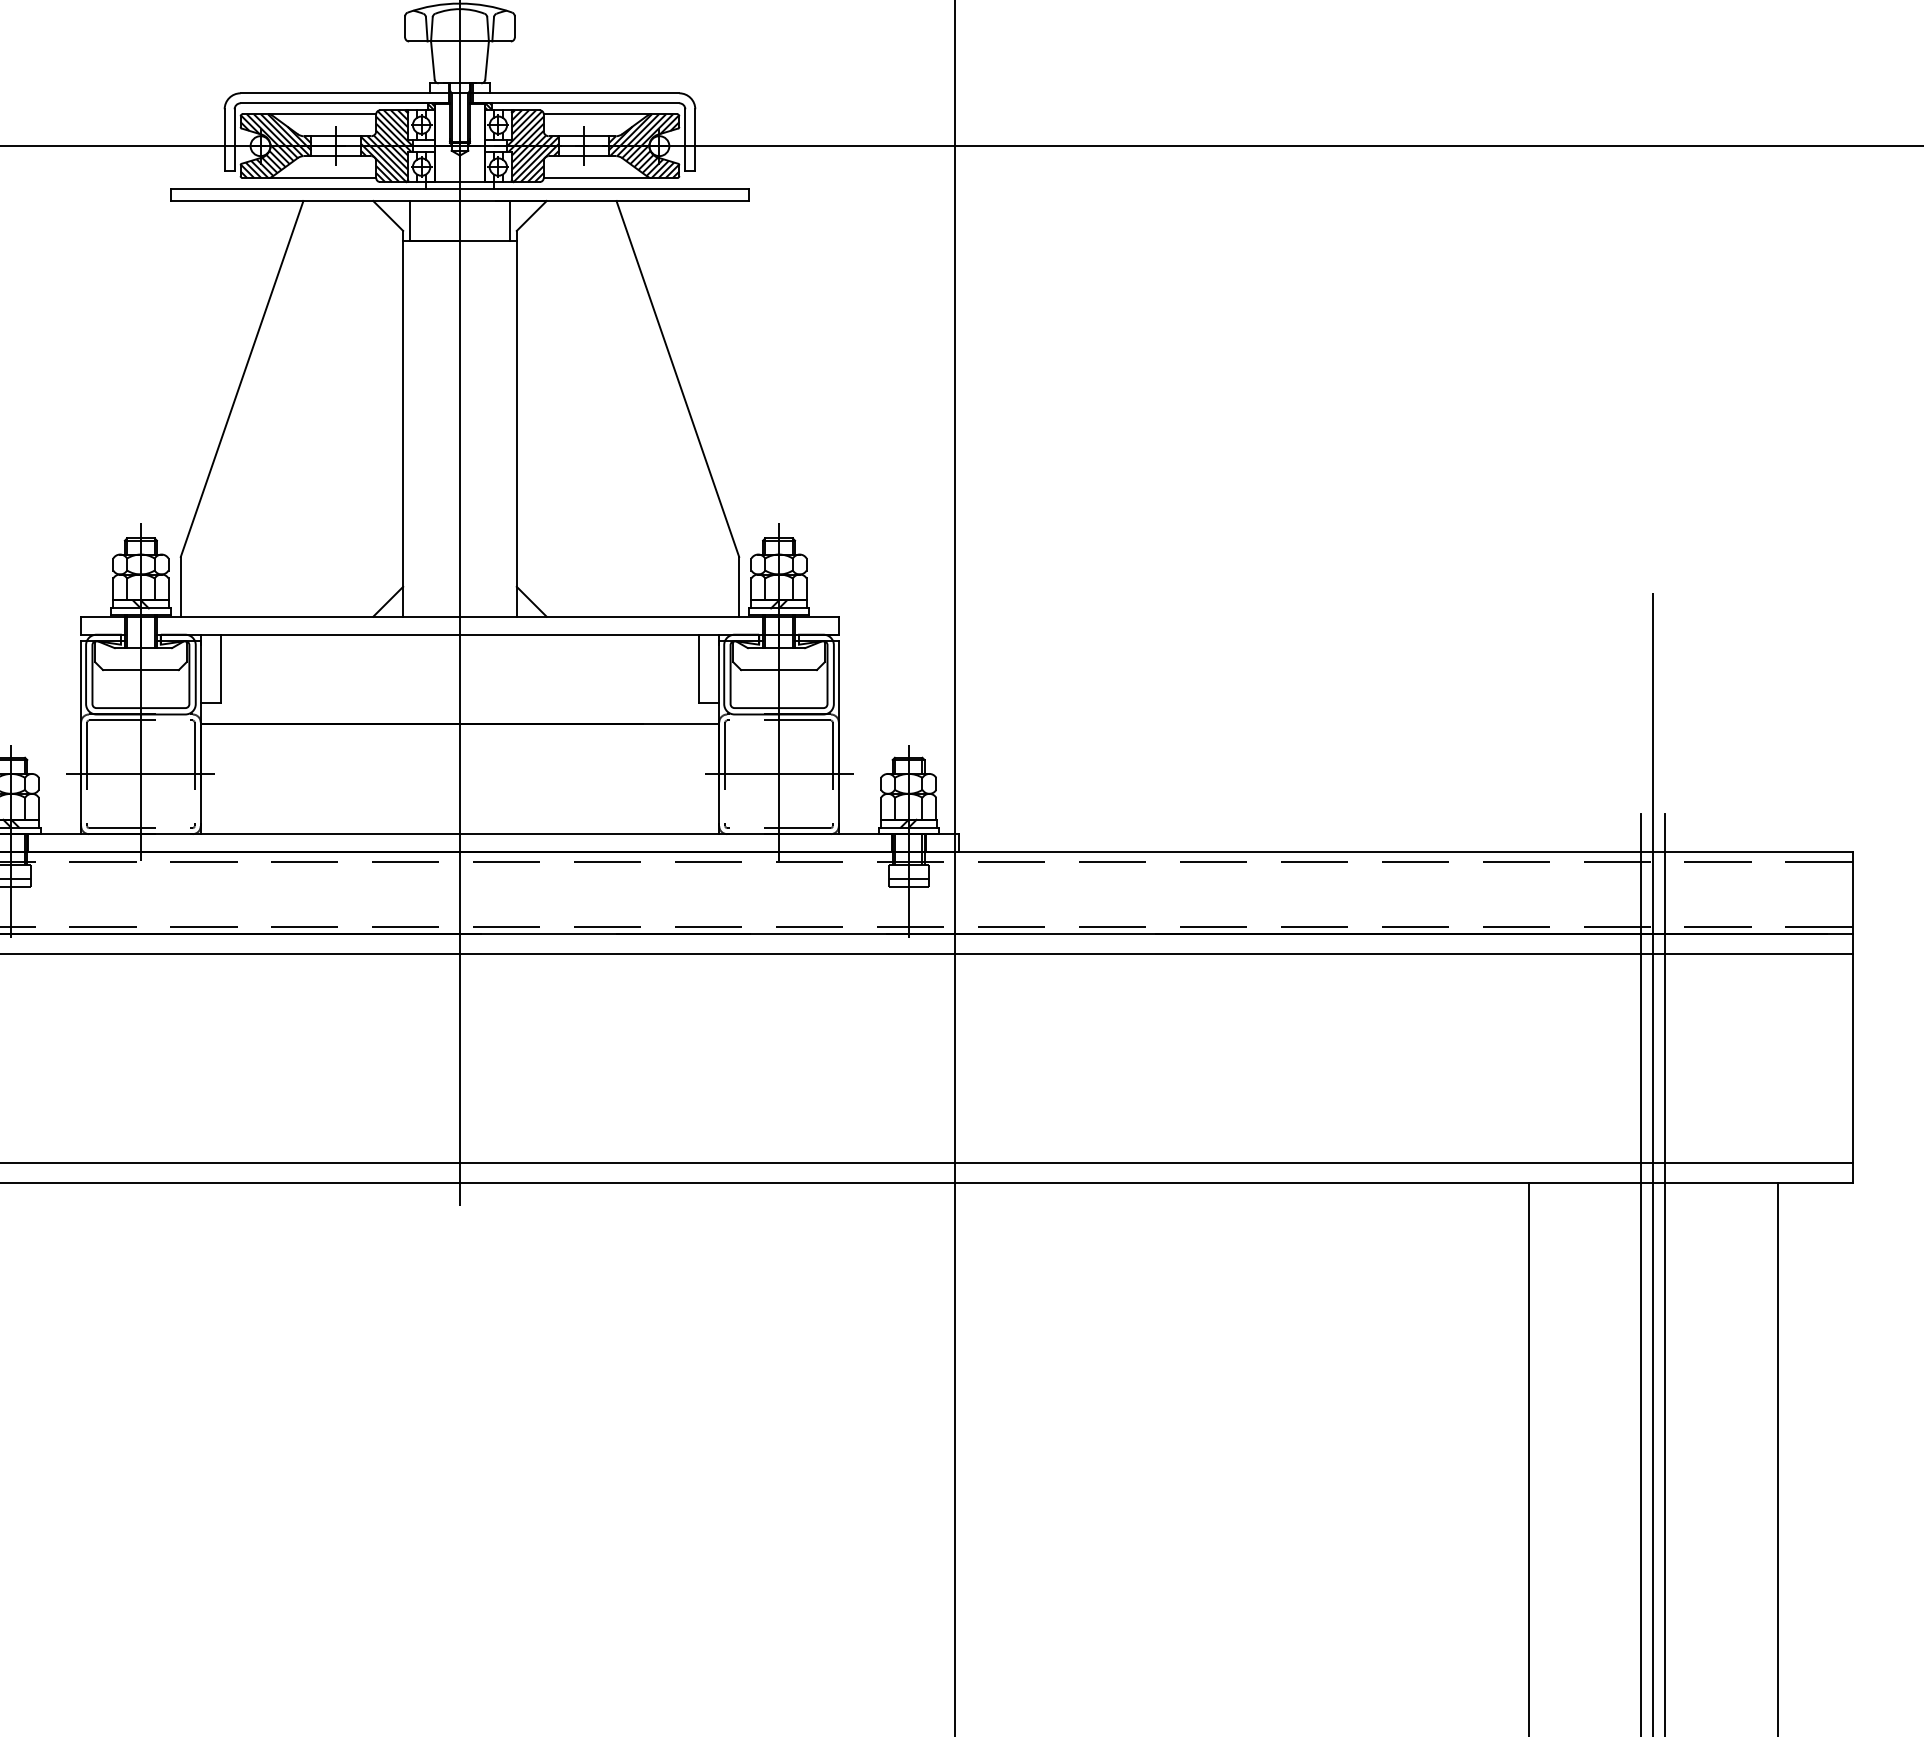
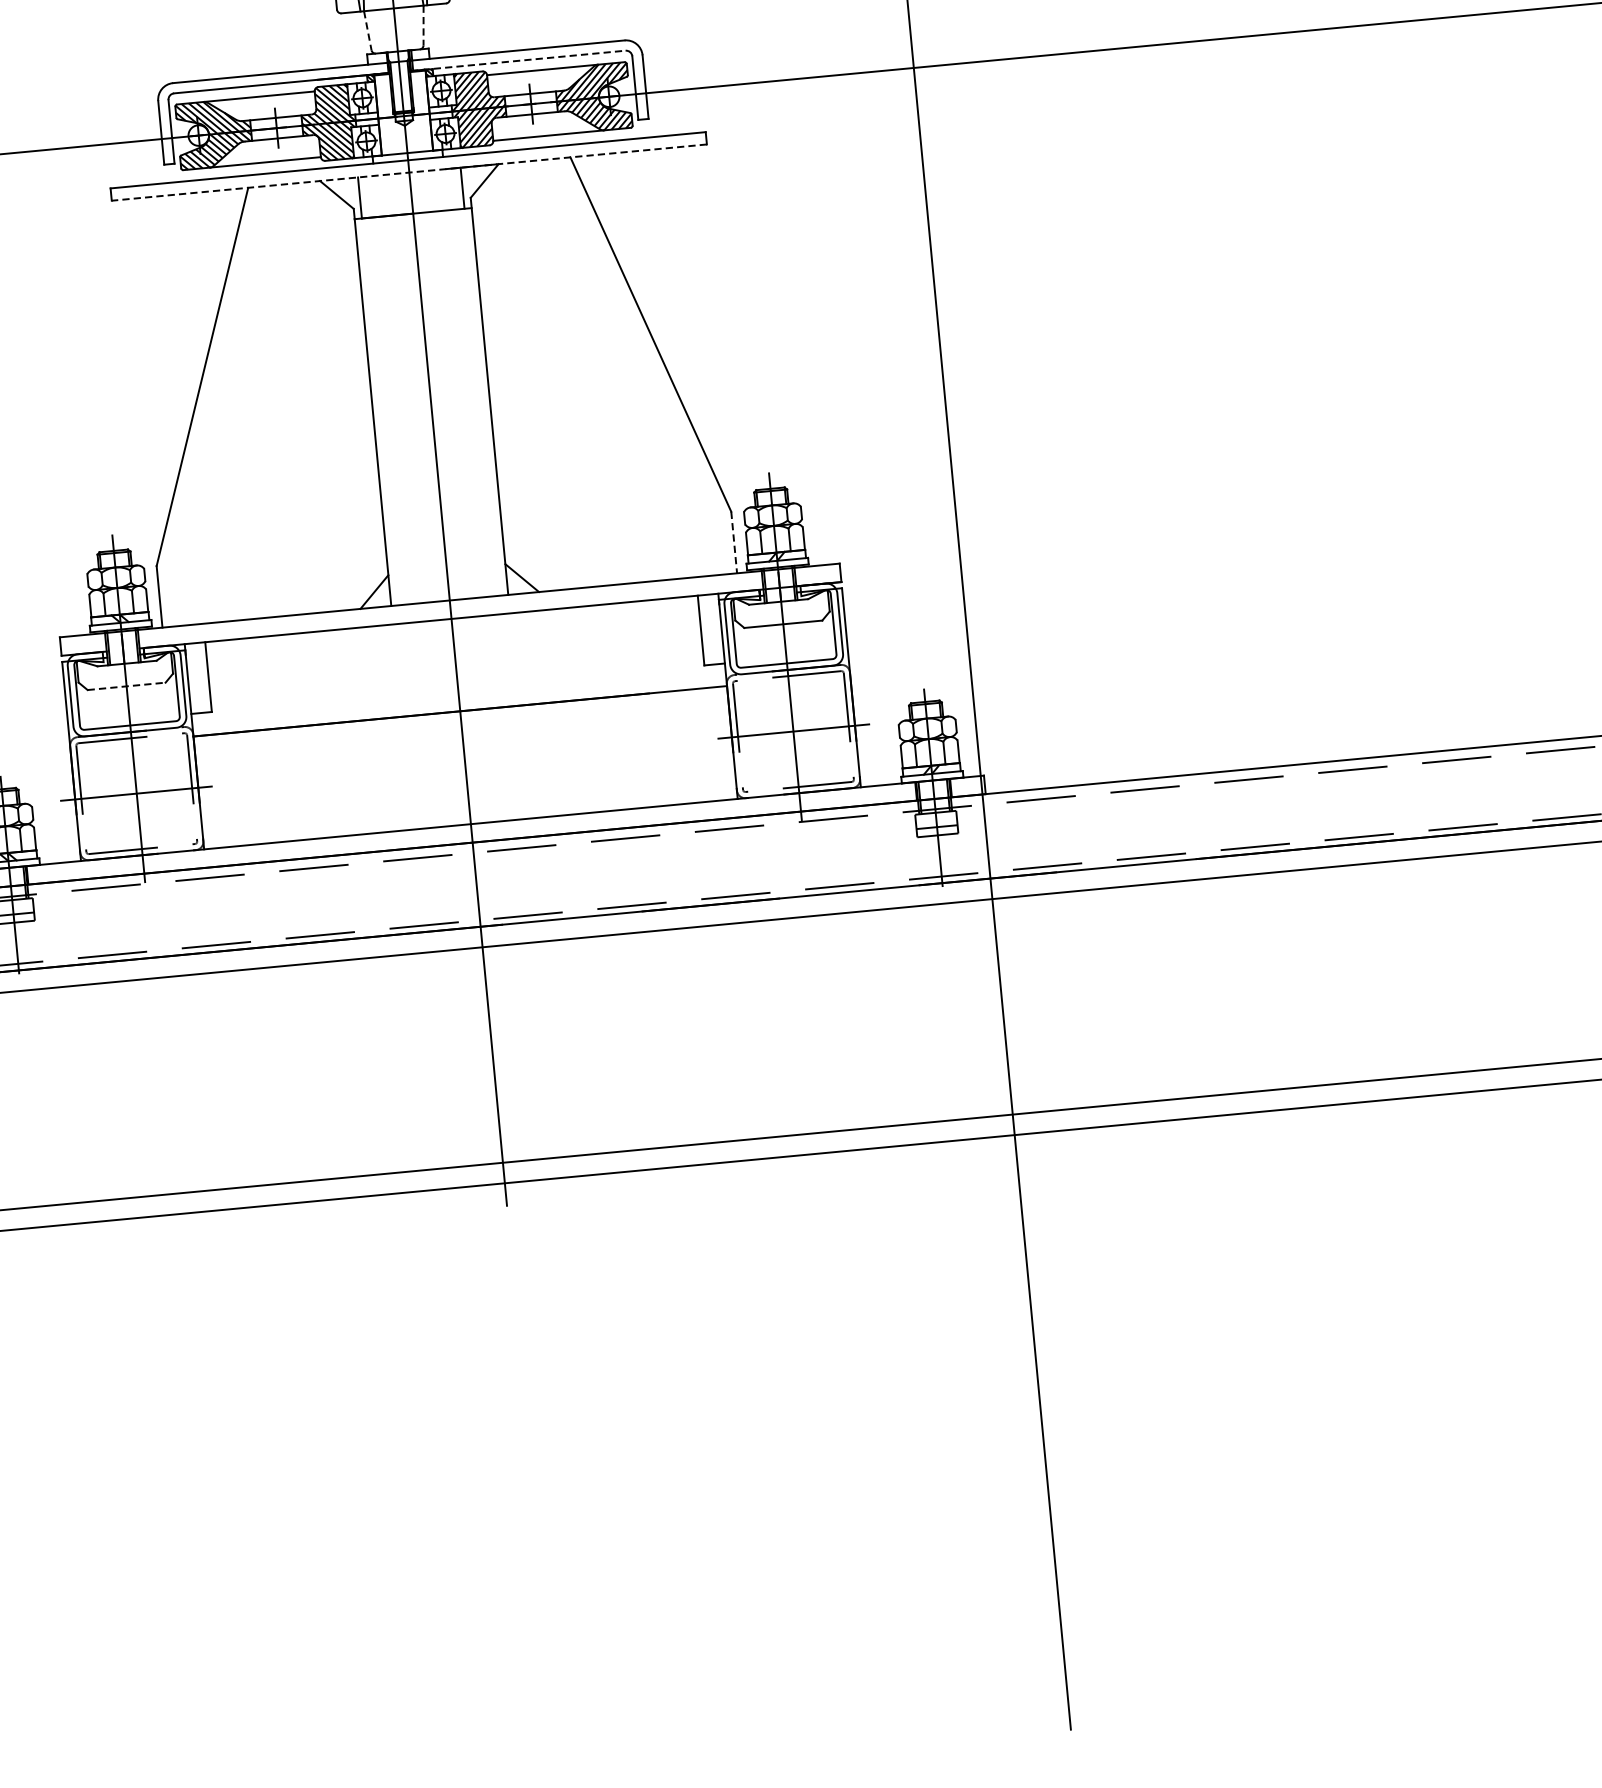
line: (432, 61) -> (367, 31), solid -> dashed
line: (487, 61) -> (424, 26), solid -> dashed
line: (575, 103) -> (518, 61), solid -> dashed
line: (459, 201) -> (408, 173), solid -> dashed
line: (739, 586) -> (734, 542), solid -> dashed
line: (140, 670) -> (126, 686), solid -> dashed

